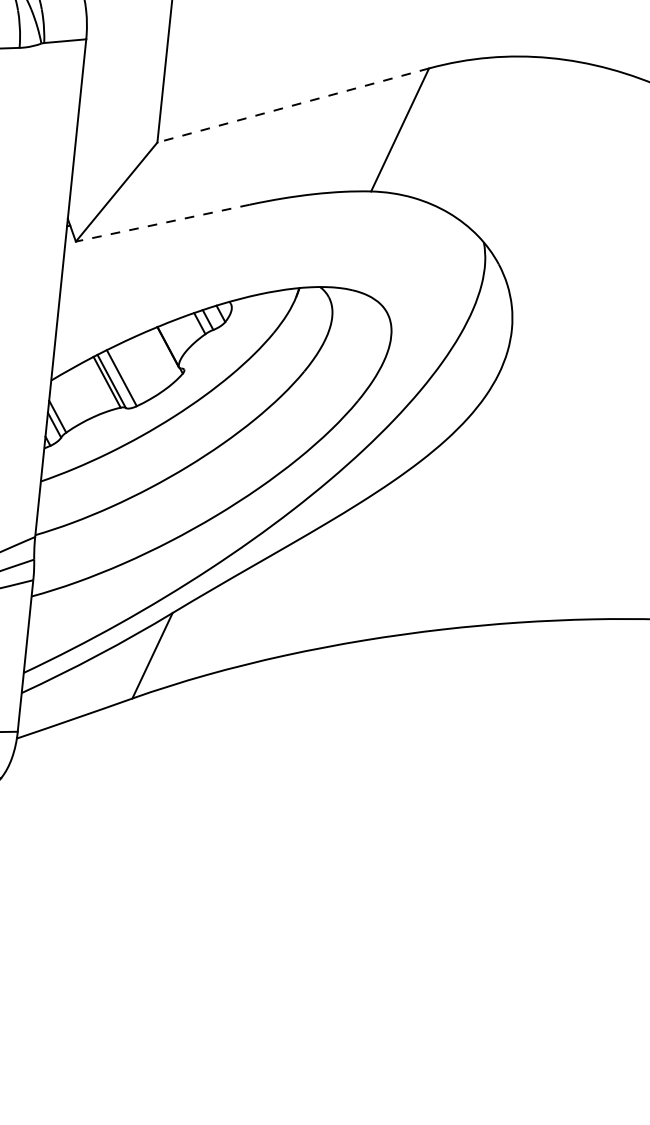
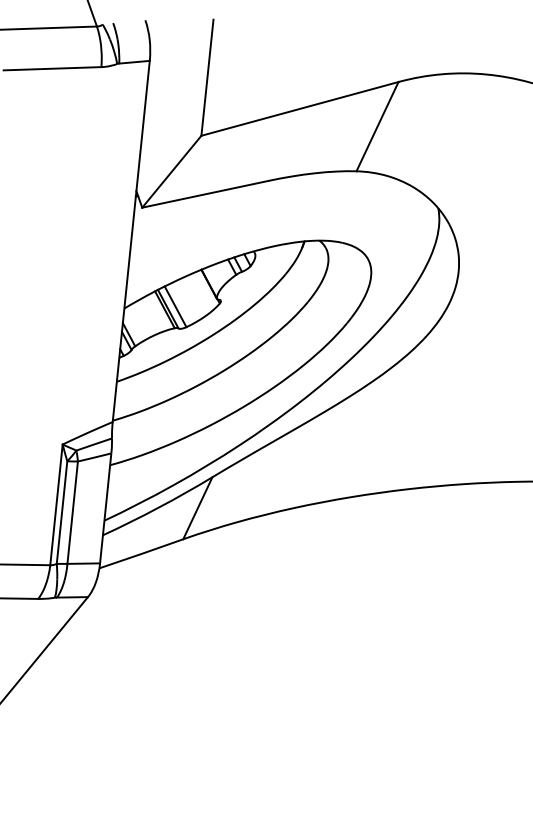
line: (292, 106) -> (299, 109), dashed -> solid
line: (161, 223) -> (204, 194), dashed -> solid

